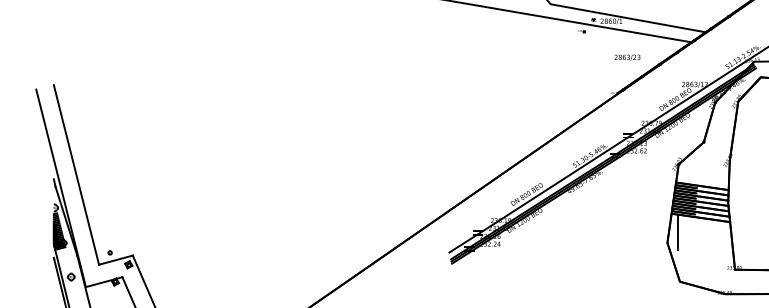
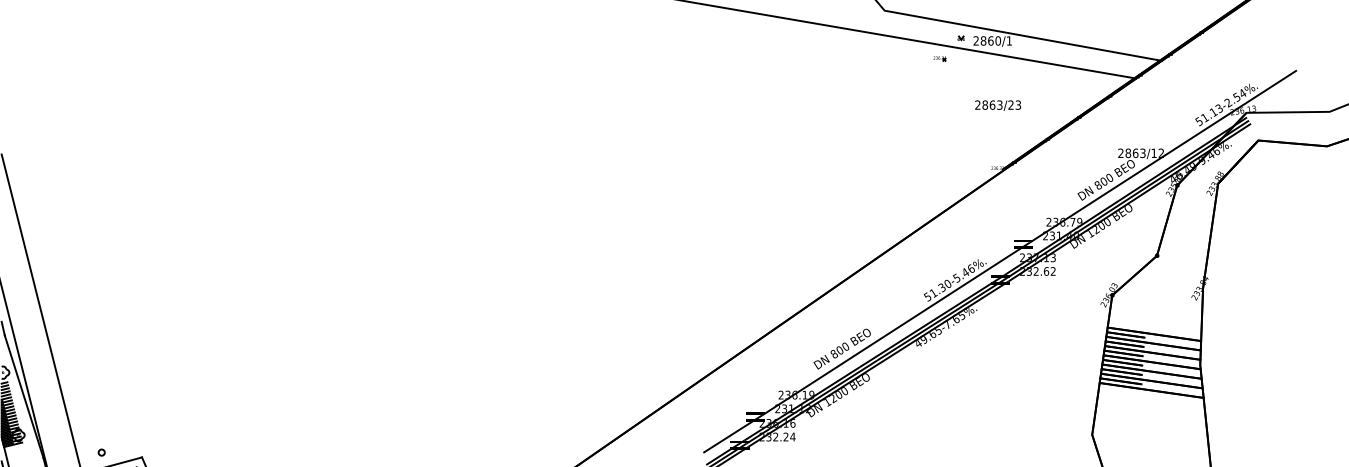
text: (627, 57) -> (998, 105), moved
line: (678, 232) -> (1111, 416), removed

